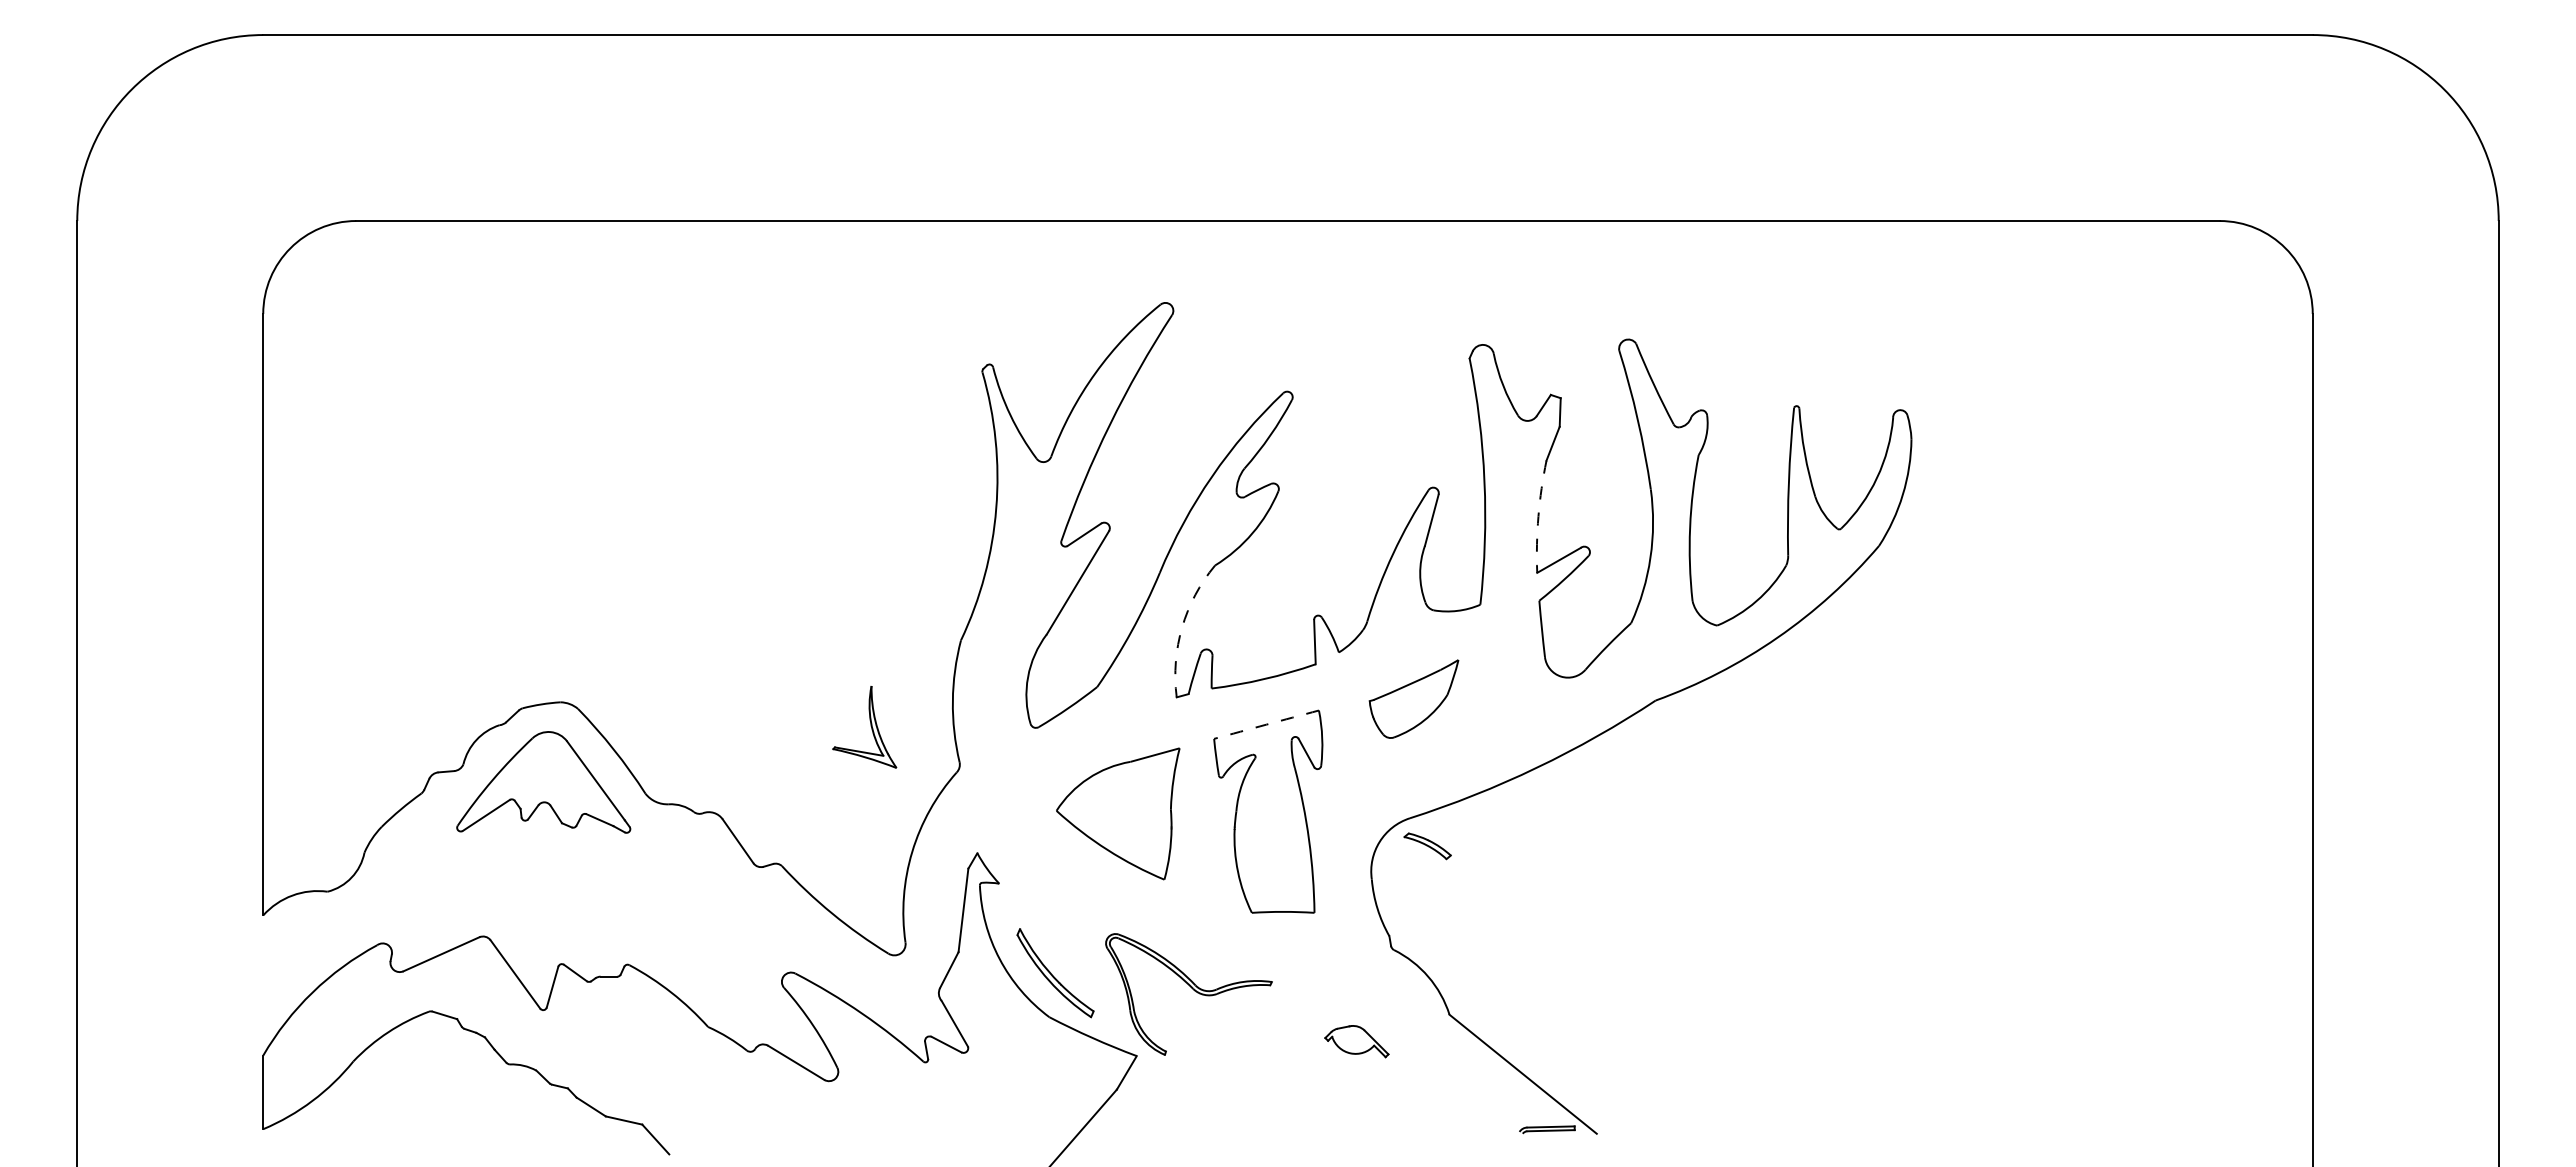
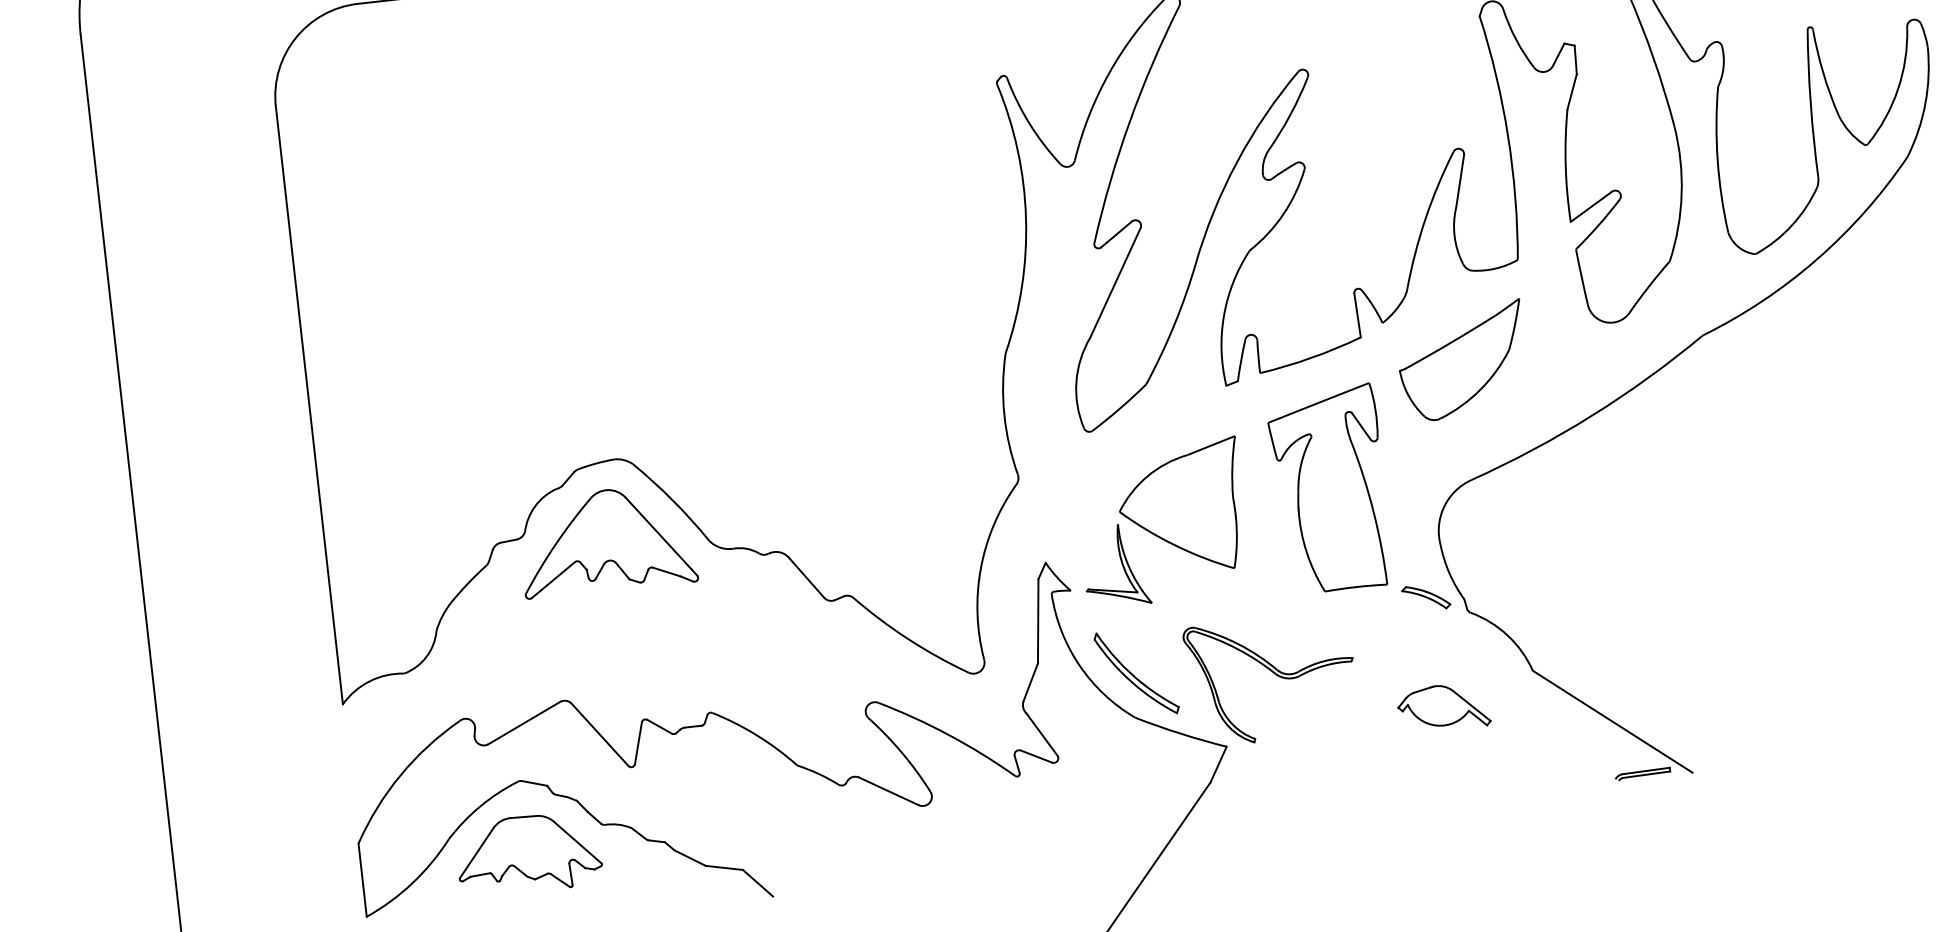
arc: (1538, 516) -> (1565, 165), dashed -> solid
arc: (1182, 627) -> (1224, 315), dashed -> solid
part: (1413, 698) -> (1461, 360), size x1.43
arc: (1266, 724) -> (1318, 402), dashed -> solid
part: (870, 726) -> (1121, 564), moved
part: (1427, 846) -> (1426, 597), moved
part: (1356, 1041) -> (1443, 707), size x1.43
part: (431, 1084) -> (528, 853), added

